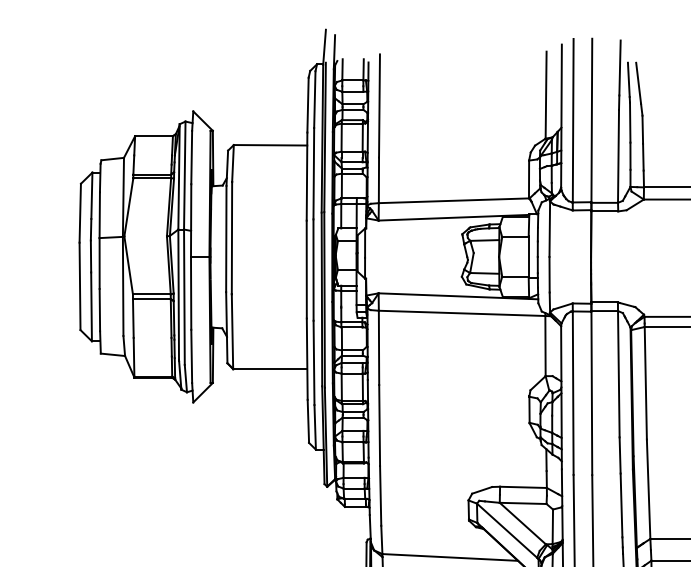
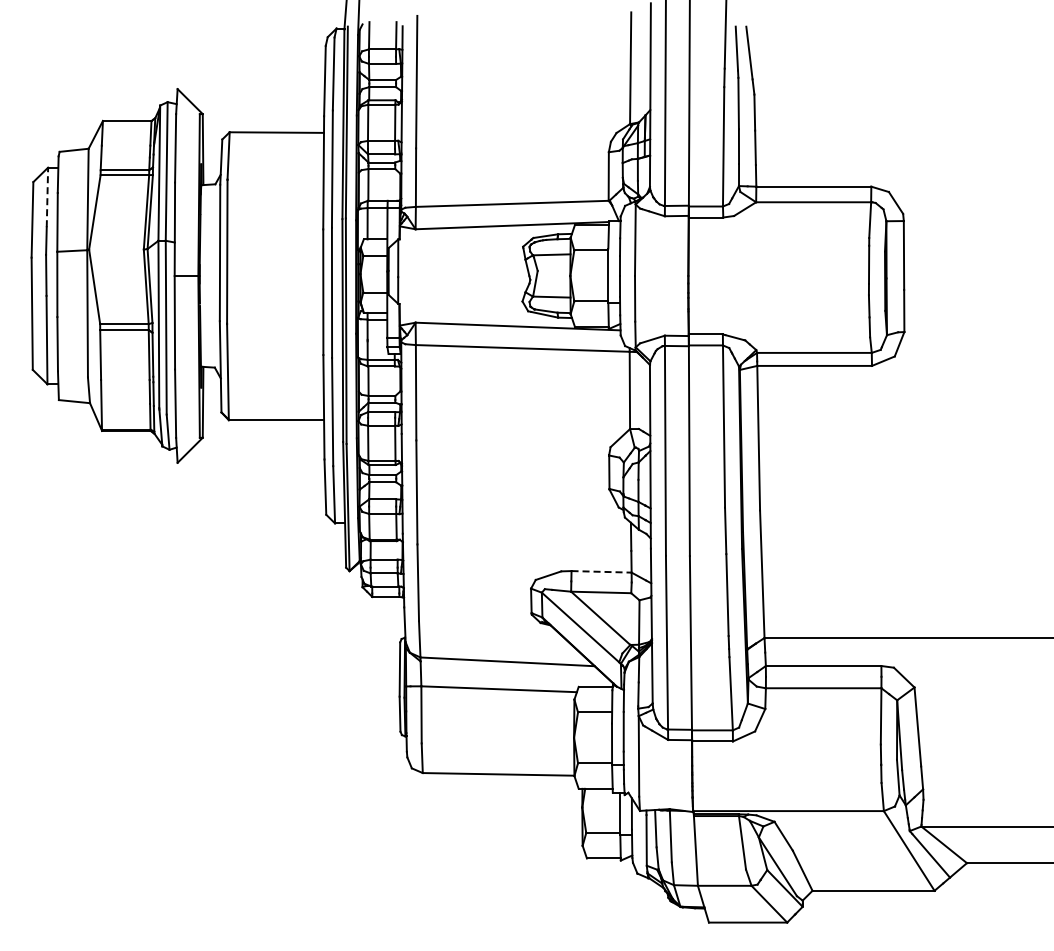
line: (91, 195) -> (47, 197), solid -> dashed
line: (524, 487) -> (602, 571), solid -> dashed

